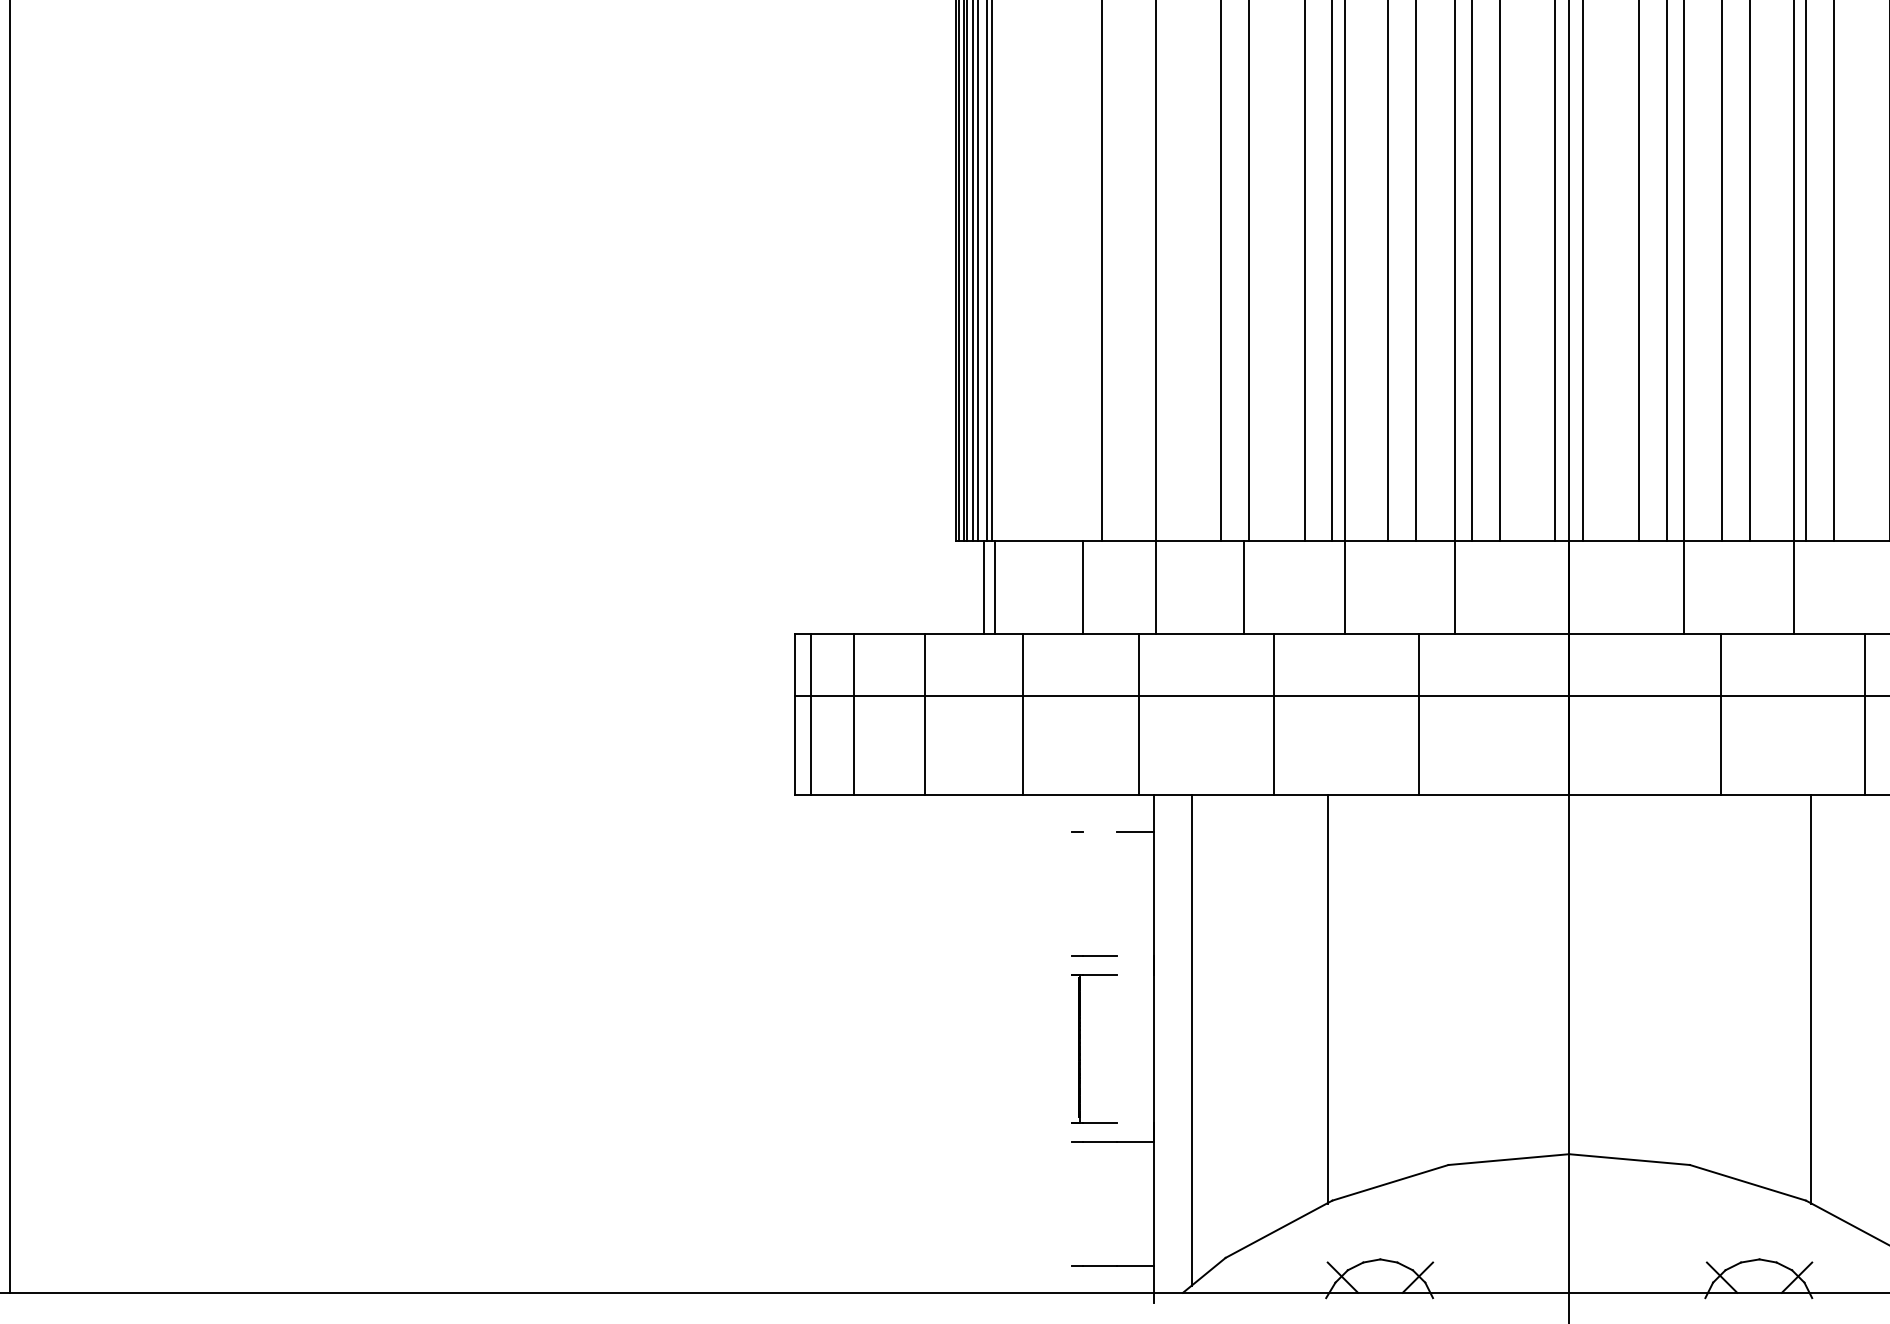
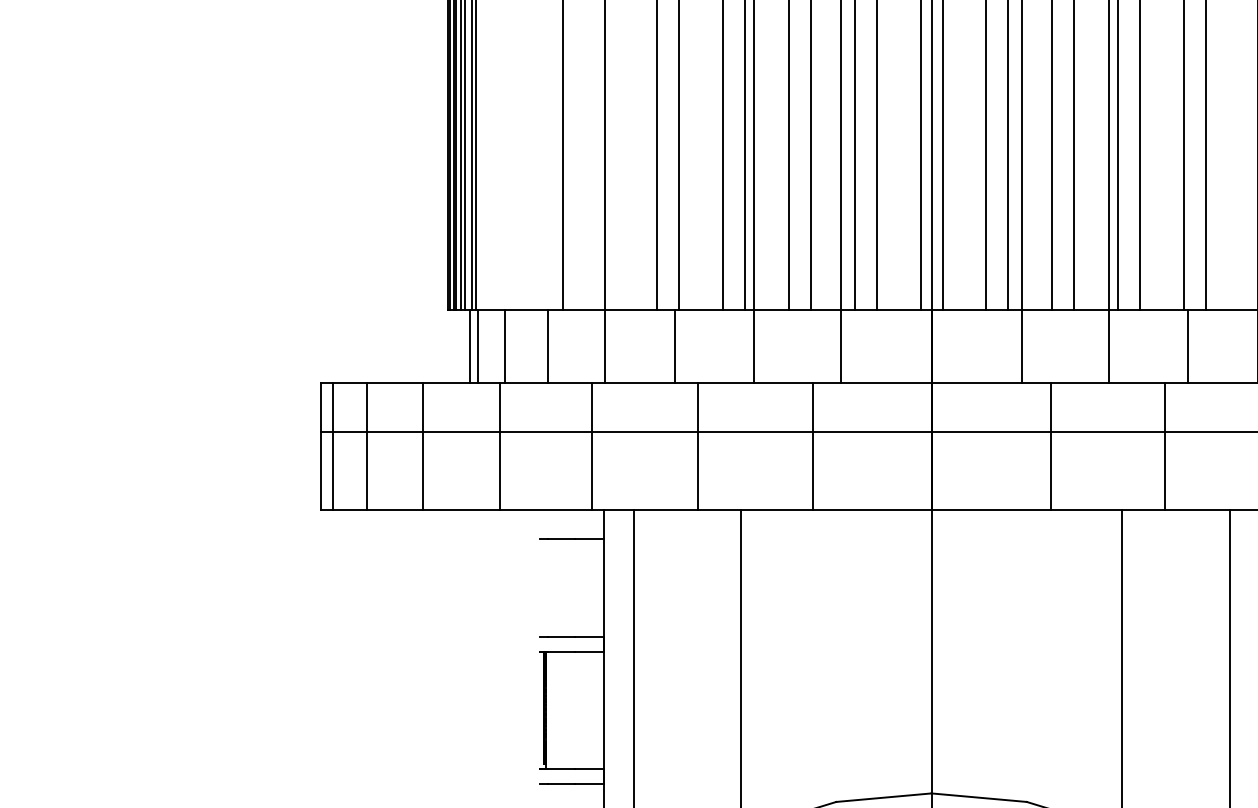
line: (1029, 587) -> (505, 346), added
line: (1100, 832) -> (561, 539), added
line: (1135, 956) -> (589, 637), added
line: (1135, 974) -> (589, 651), added
line: (1135, 1123) -> (589, 769), added

